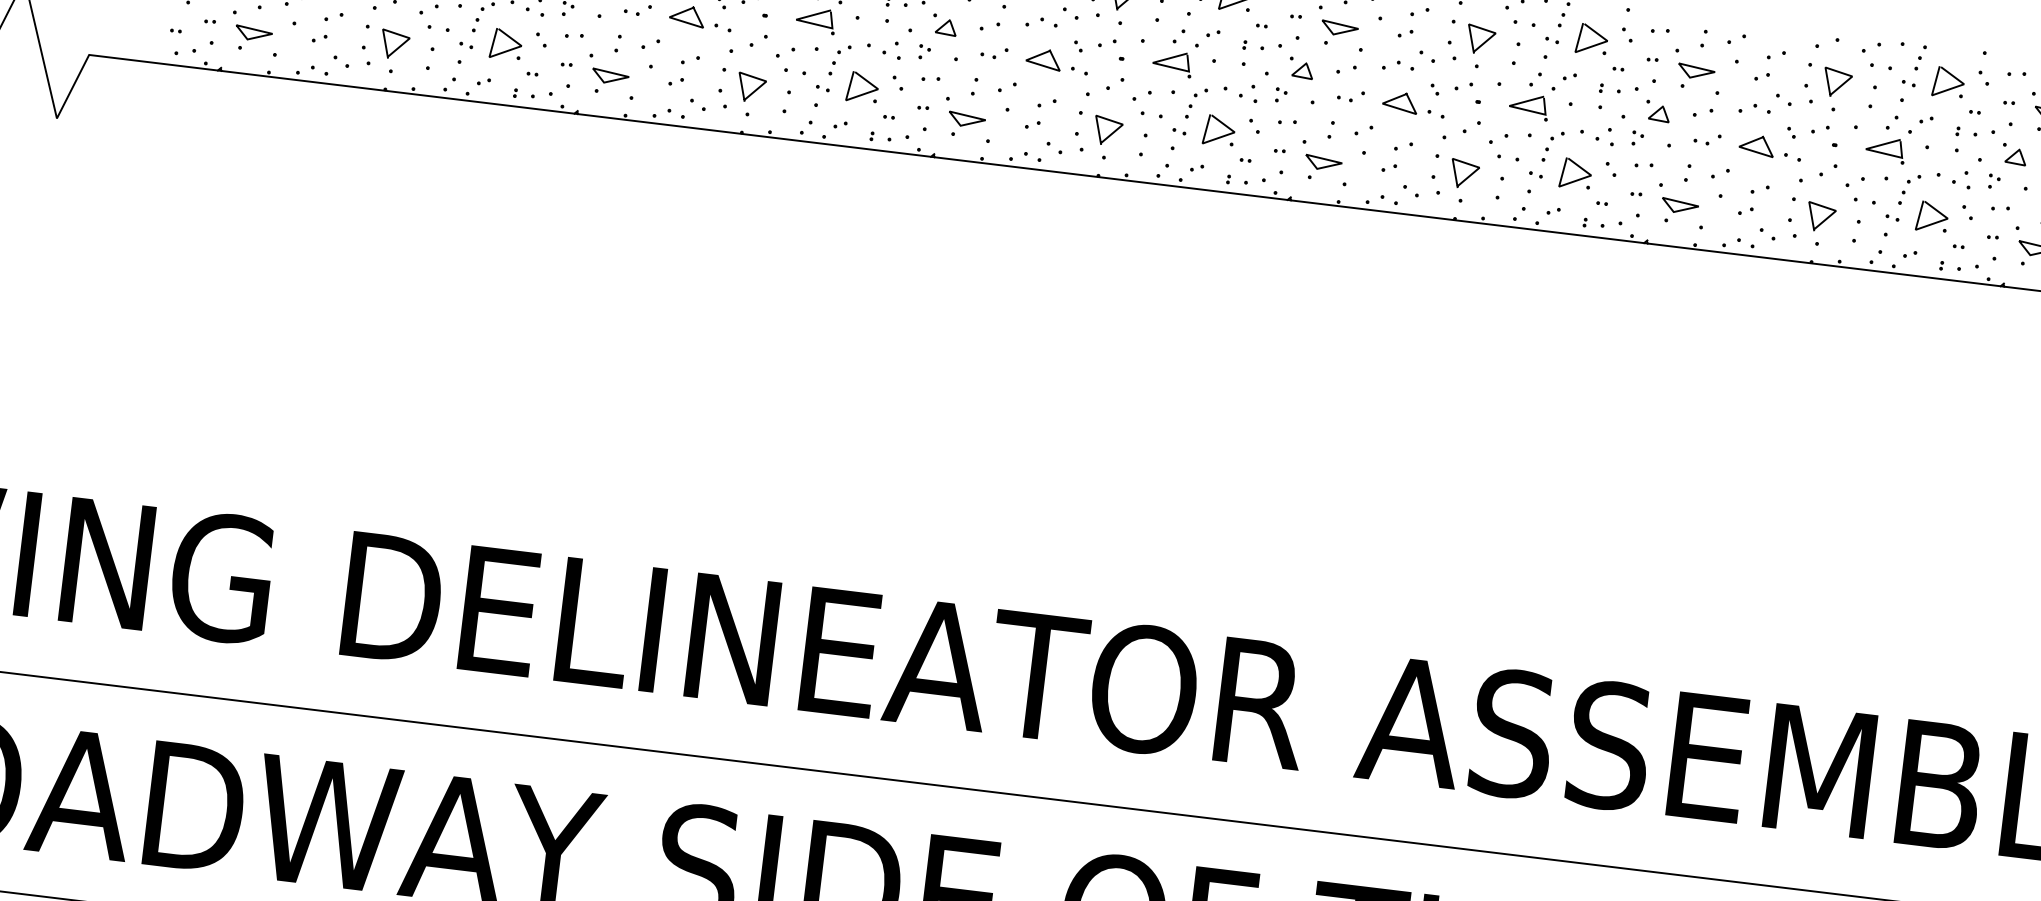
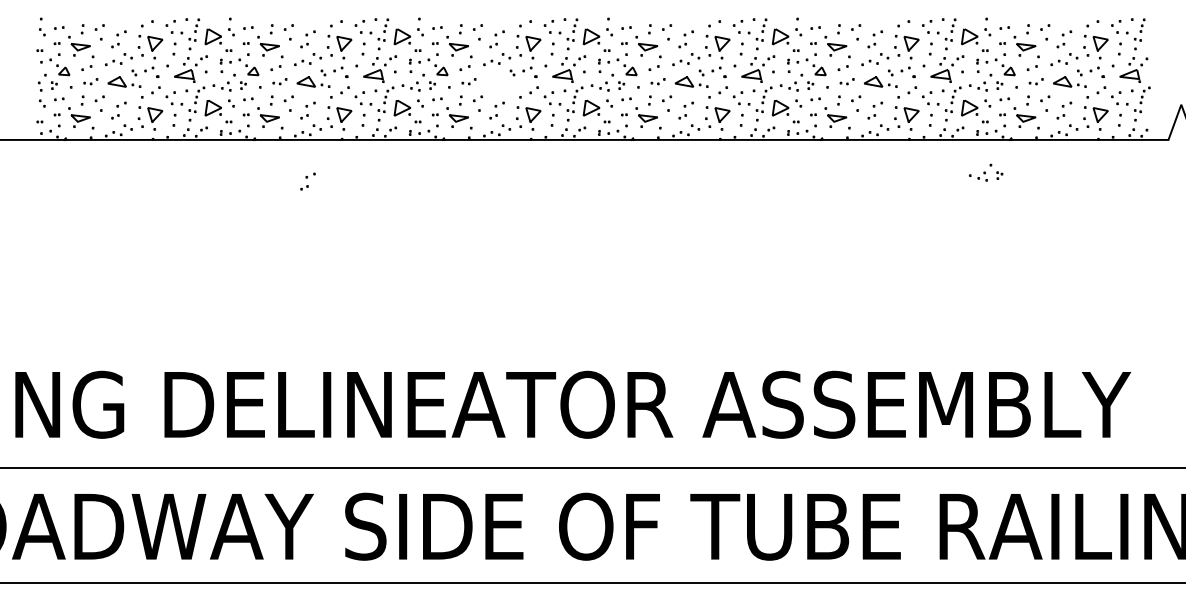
part: (1057, 60) -> (502, 81), removed
part: (666, 204) -> (307, 181), added
part: (1949, 342) -> (986, 172), added

